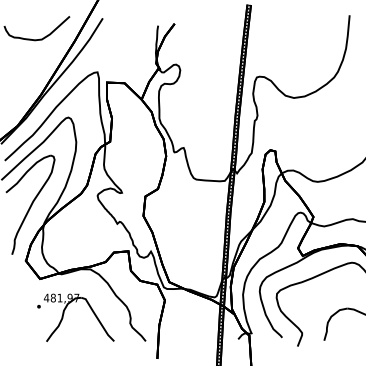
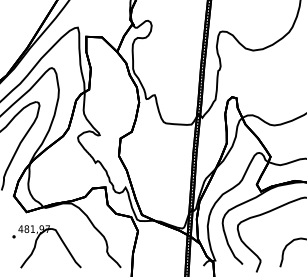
part: (64, 314) -> (36, 243), moved

